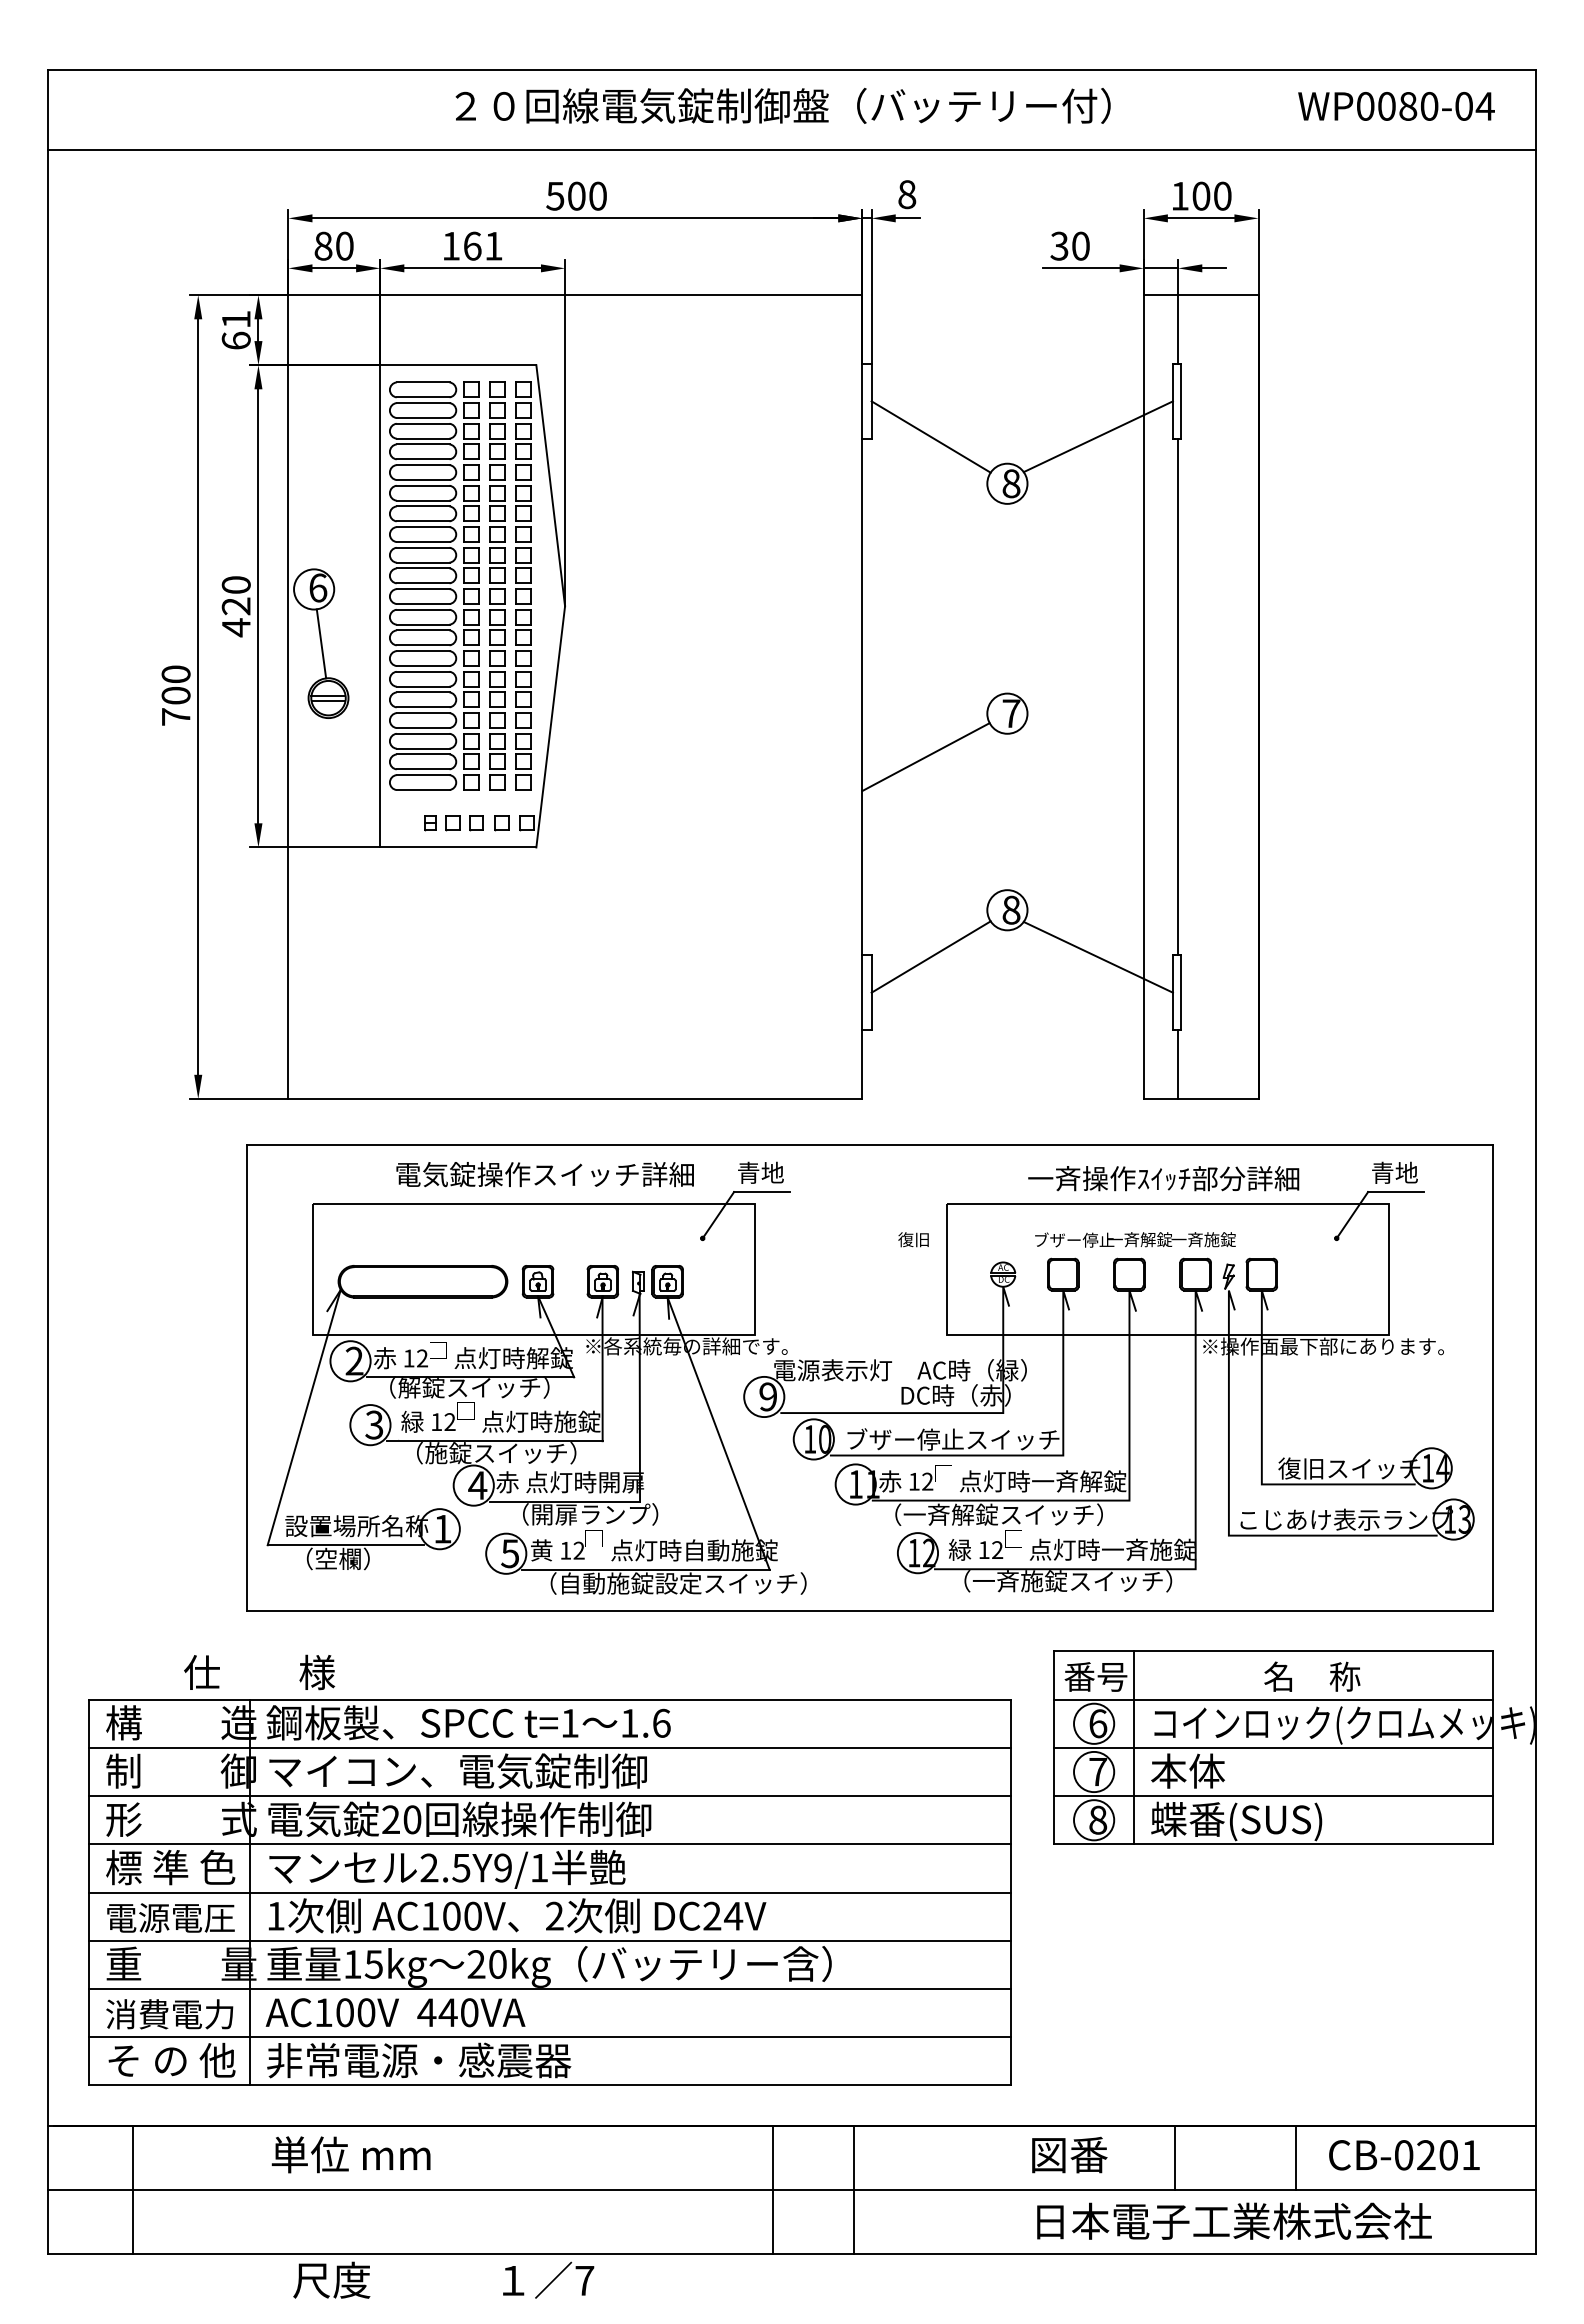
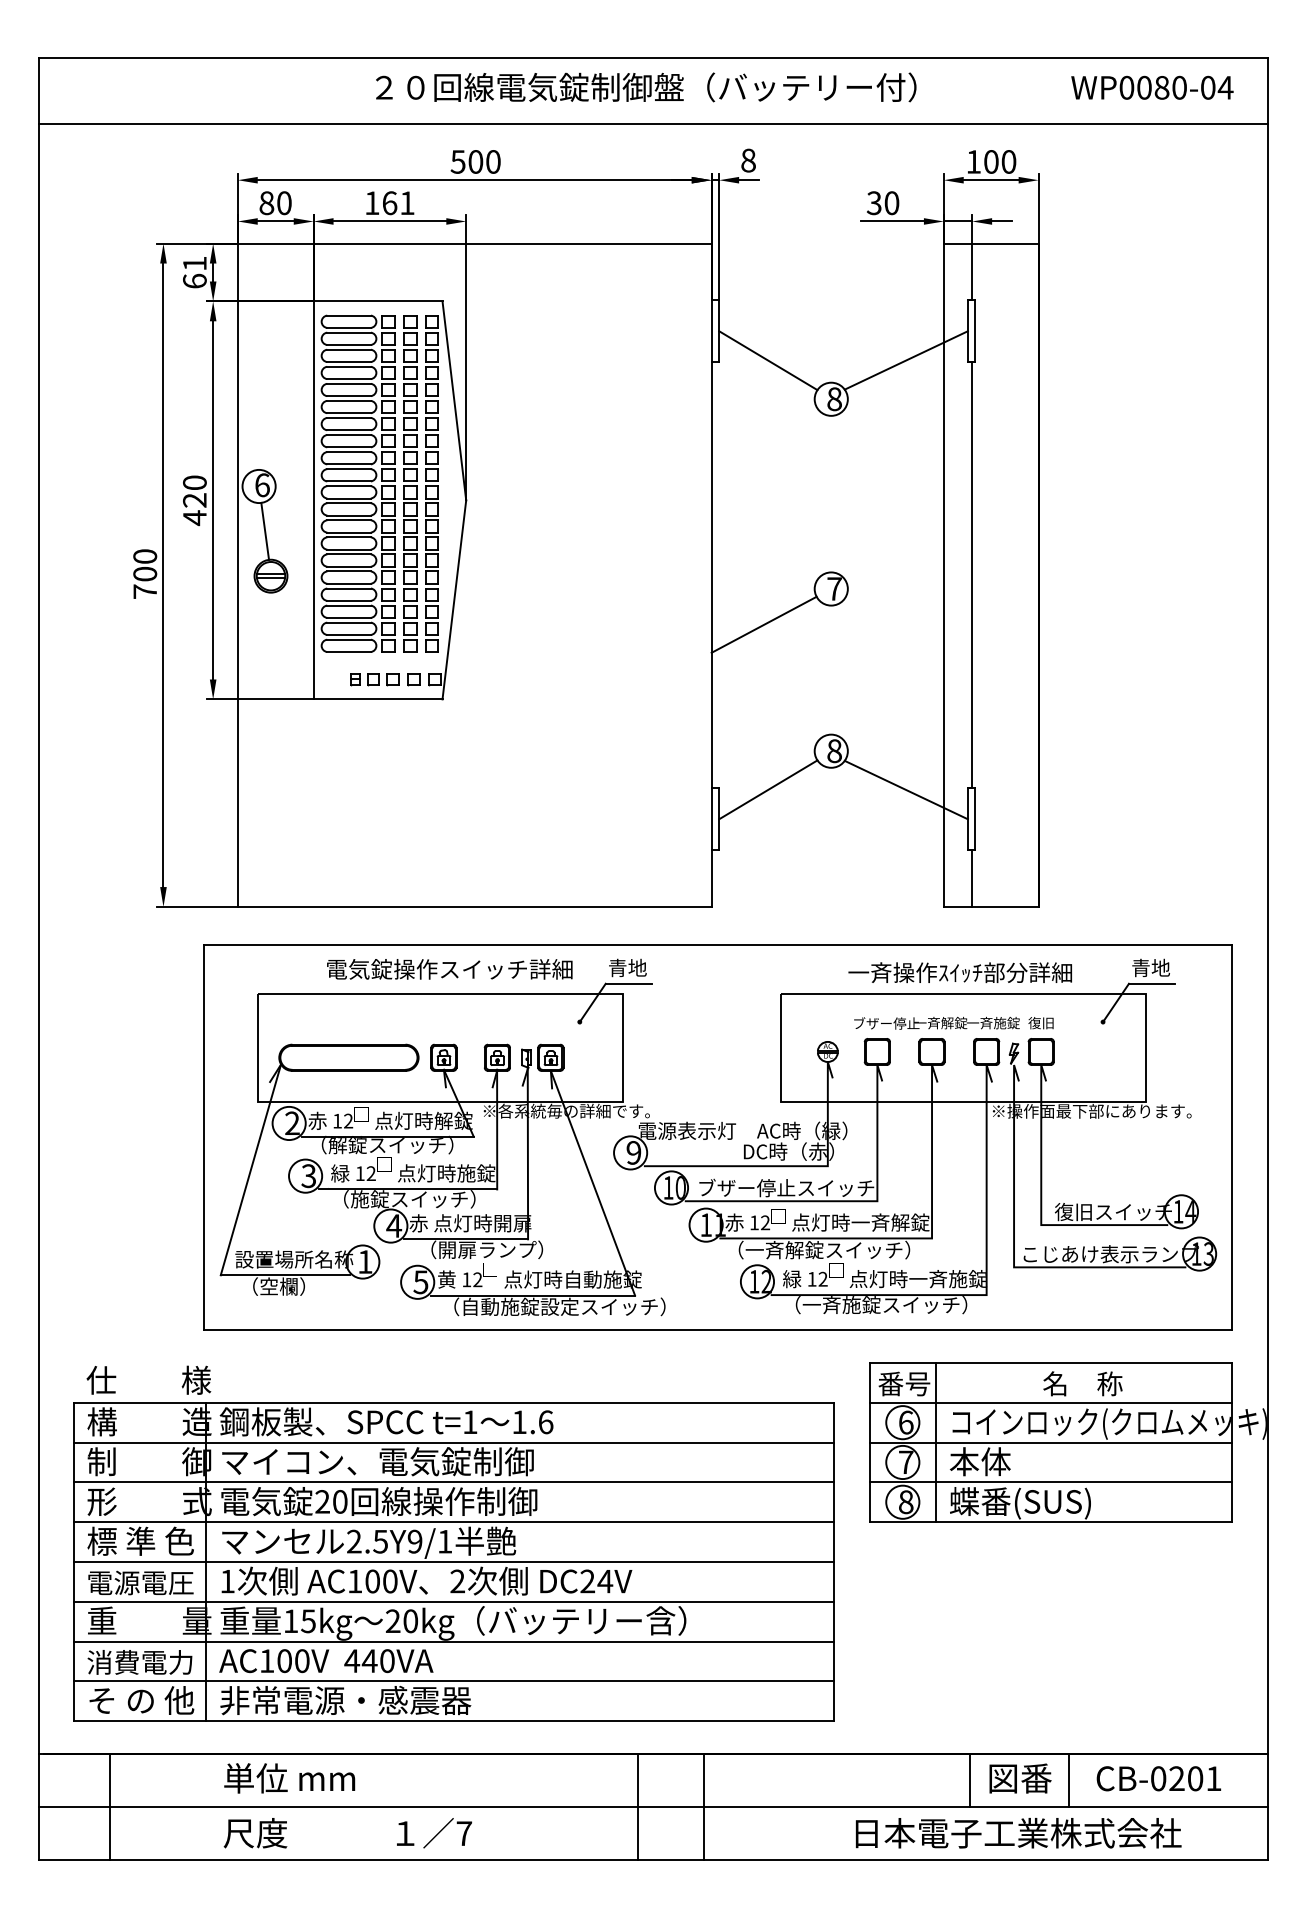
text: (913, 1239) -> (1040, 1022), moved
text: (259, 1672) -> (148, 1380), moved
text: (1069, 2154) -> (1020, 1778), moved
text: (443, 2279) -> (347, 1832), moved

